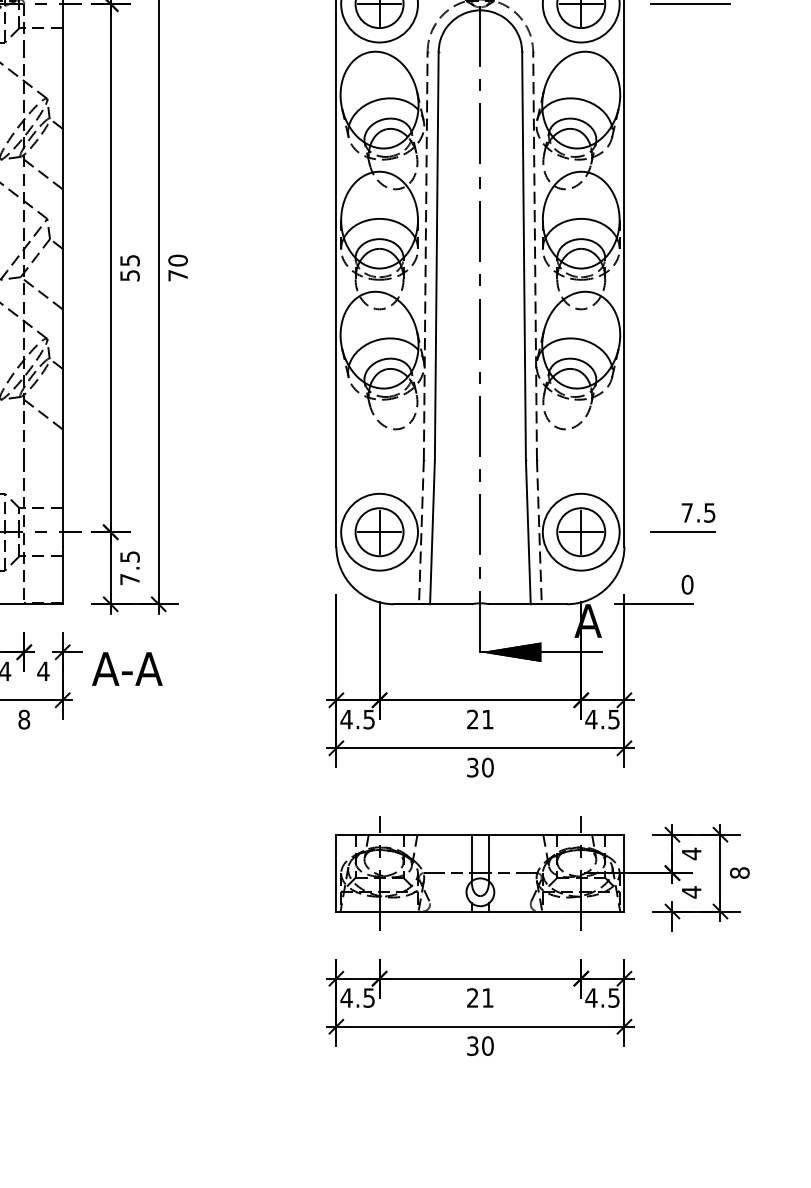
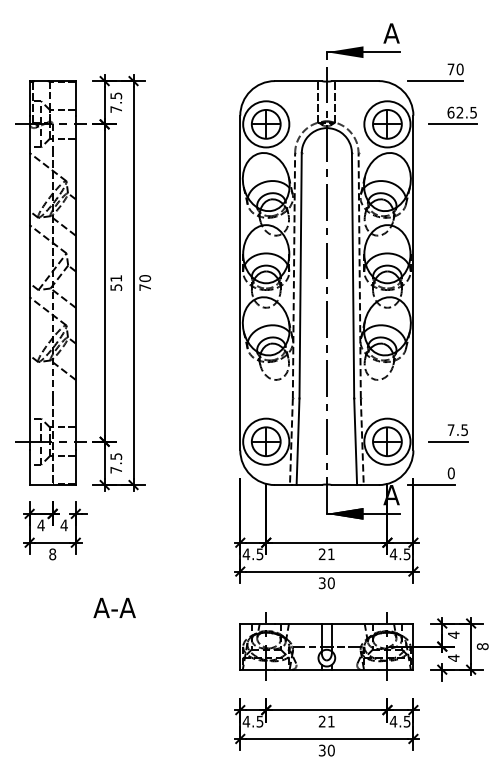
text: (130, 260) -> (116, 278), 55 -> 51
text: (127, 668) -> (114, 607), moved

